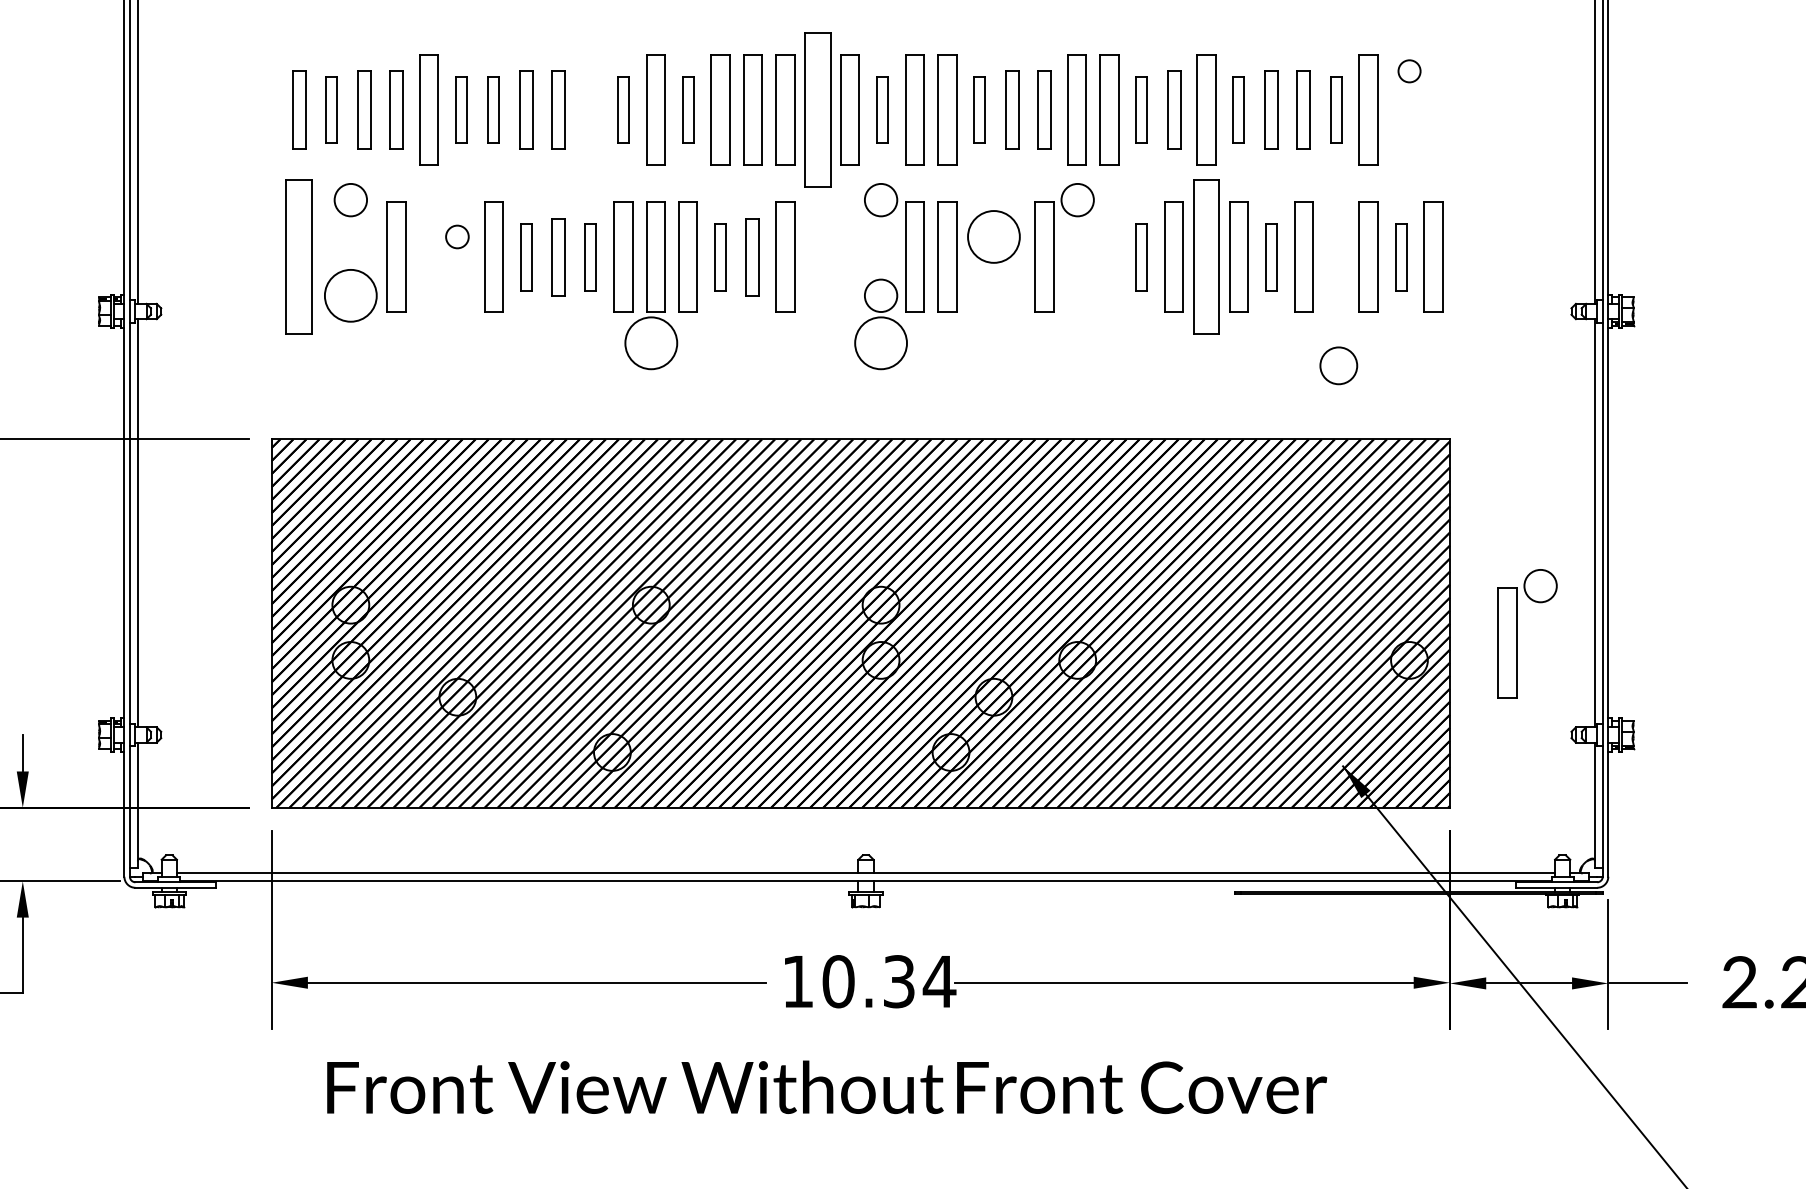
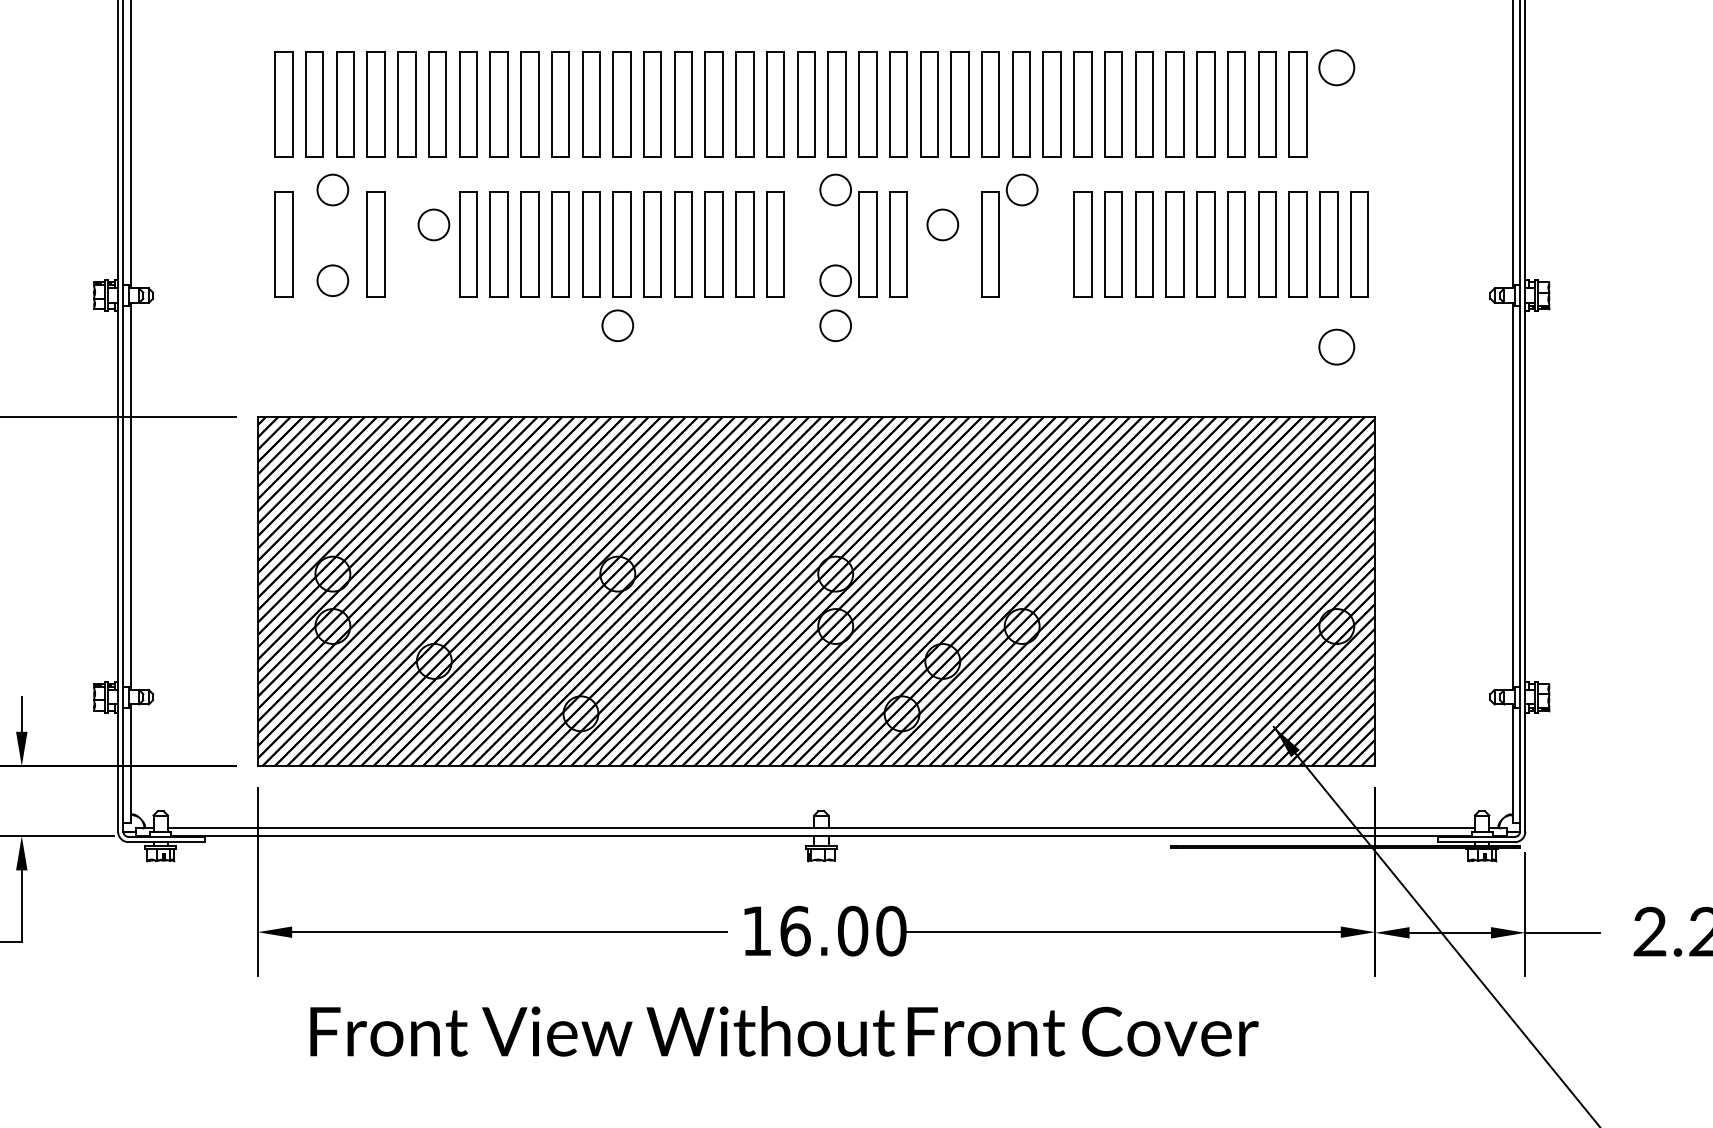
circle: (1409, 70) -> (1336, 67), size x1.67
part: (298, 109) -> (283, 104), size x1.43
part: (331, 109) -> (314, 104), size x1.67
part: (364, 109) -> (345, 104), size x1.43
part: (395, 109) -> (375, 104), size x1.43
part: (461, 109) -> (437, 104), size x1.67
part: (493, 109) -> (468, 104), size x1.67
part: (525, 109) -> (498, 104), size x1.43
part: (558, 109) -> (529, 104), size x1.43
part: (590, 109) -> (560, 104), added
part: (623, 109) -> (591, 104), size x1.67
part: (687, 109) -> (652, 104), size x1.67
part: (817, 109) -> (775, 104), size x0.71
part: (881, 109) -> (836, 104), size x1.67
part: (979, 109) -> (929, 104), size x1.67
part: (1011, 109) -> (959, 104), size x1.43
part: (1044, 109) -> (990, 104), size x1.43
part: (1141, 109) -> (1082, 104), size x1.67
part: (1174, 109) -> (1113, 104), size x1.43
part: (1238, 109) -> (1174, 104), size x1.67
part: (1271, 109) -> (1205, 104), size x1.43
part: (1303, 109) -> (1236, 104), size x1.43
part: (1336, 109) -> (1267, 104), size x1.67
circle: (456, 236) -> (433, 224), size x1.43
circle: (993, 236) -> (942, 224), size x0.62
part: (298, 257) -> (283, 244), size x0.71
part: (525, 257) -> (498, 244), size x1.67
part: (558, 257) -> (529, 244), size x1.43
part: (590, 257) -> (560, 244), size x1.67
part: (720, 257) -> (683, 244), size x1.67
part: (752, 257) -> (713, 244), size x1.43
part: (817, 257) -> (775, 244), added
part: (1141, 257) -> (1082, 244), size x1.67
part: (1206, 257) -> (1144, 244), size x0.71
part: (1271, 257) -> (1205, 244), size x1.67
part: (1336, 257) -> (1267, 244), added
part: (1400, 257) -> (1328, 244), size x1.67
circle: (350, 295) -> (332, 280), size x0.62
circle: (650, 343) -> (617, 325), size x0.62
circle: (880, 343) -> (835, 325), size x0.62
circle: (1338, 365) -> (1336, 346), moved
part: (1516, 634) -> (1438, 601), removed
text: (889, 980) -> (843, 930), 10.34 -> 16.00

